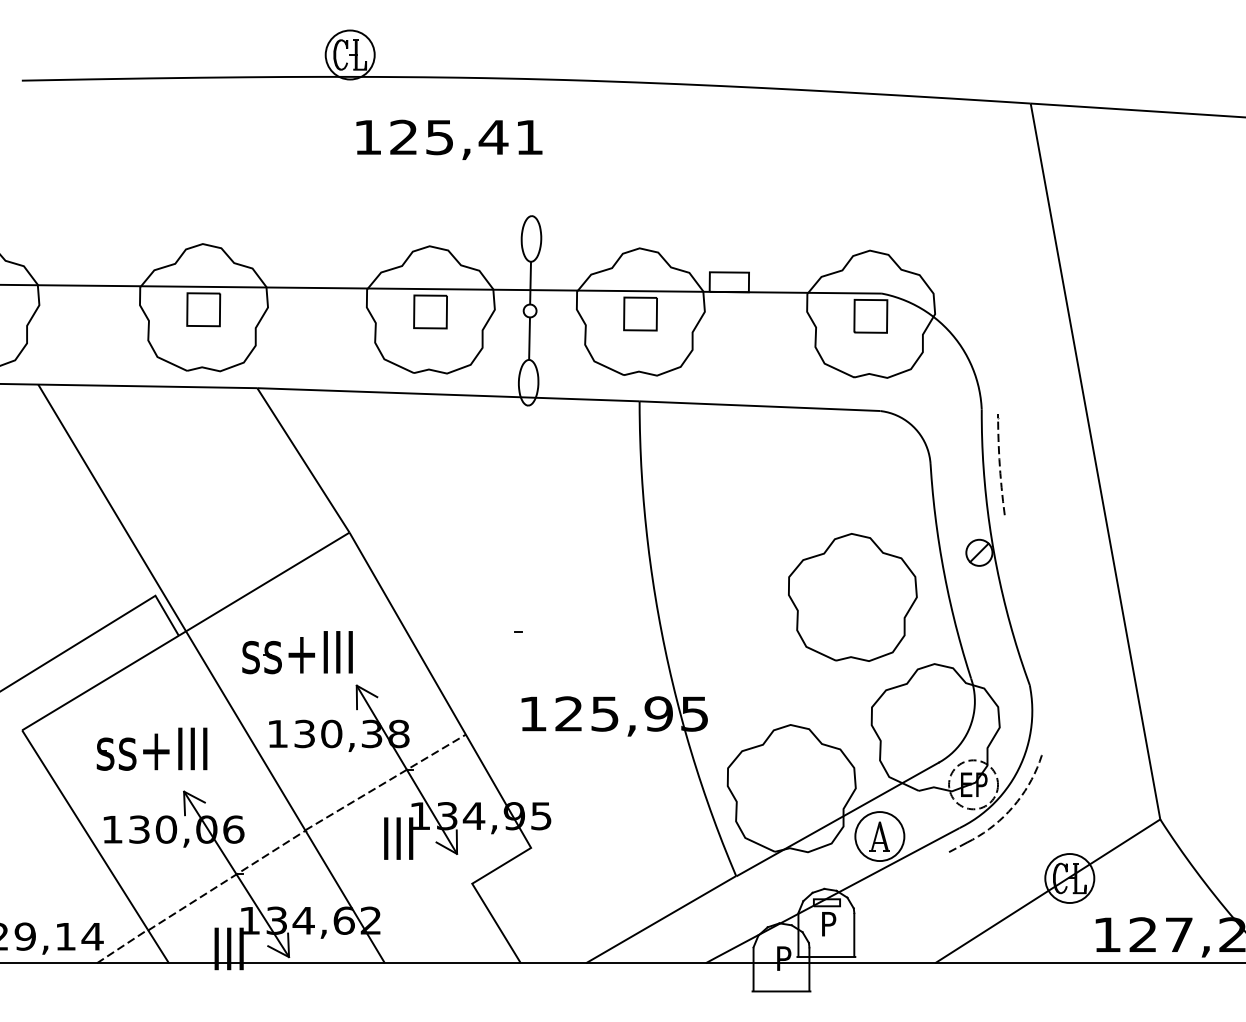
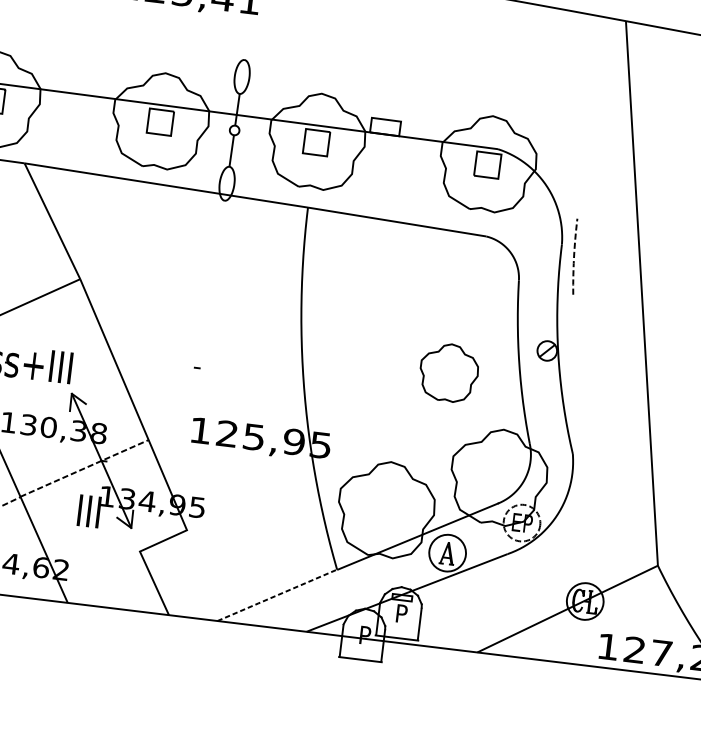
curve: (1000, 464) -> (574, 256), moved
part: (852, 597) -> (448, 372), size x0.6
part: (1006, 812) -> (544, 546), removed
line: (661, 919) -> (277, 595), solid -> dashed

